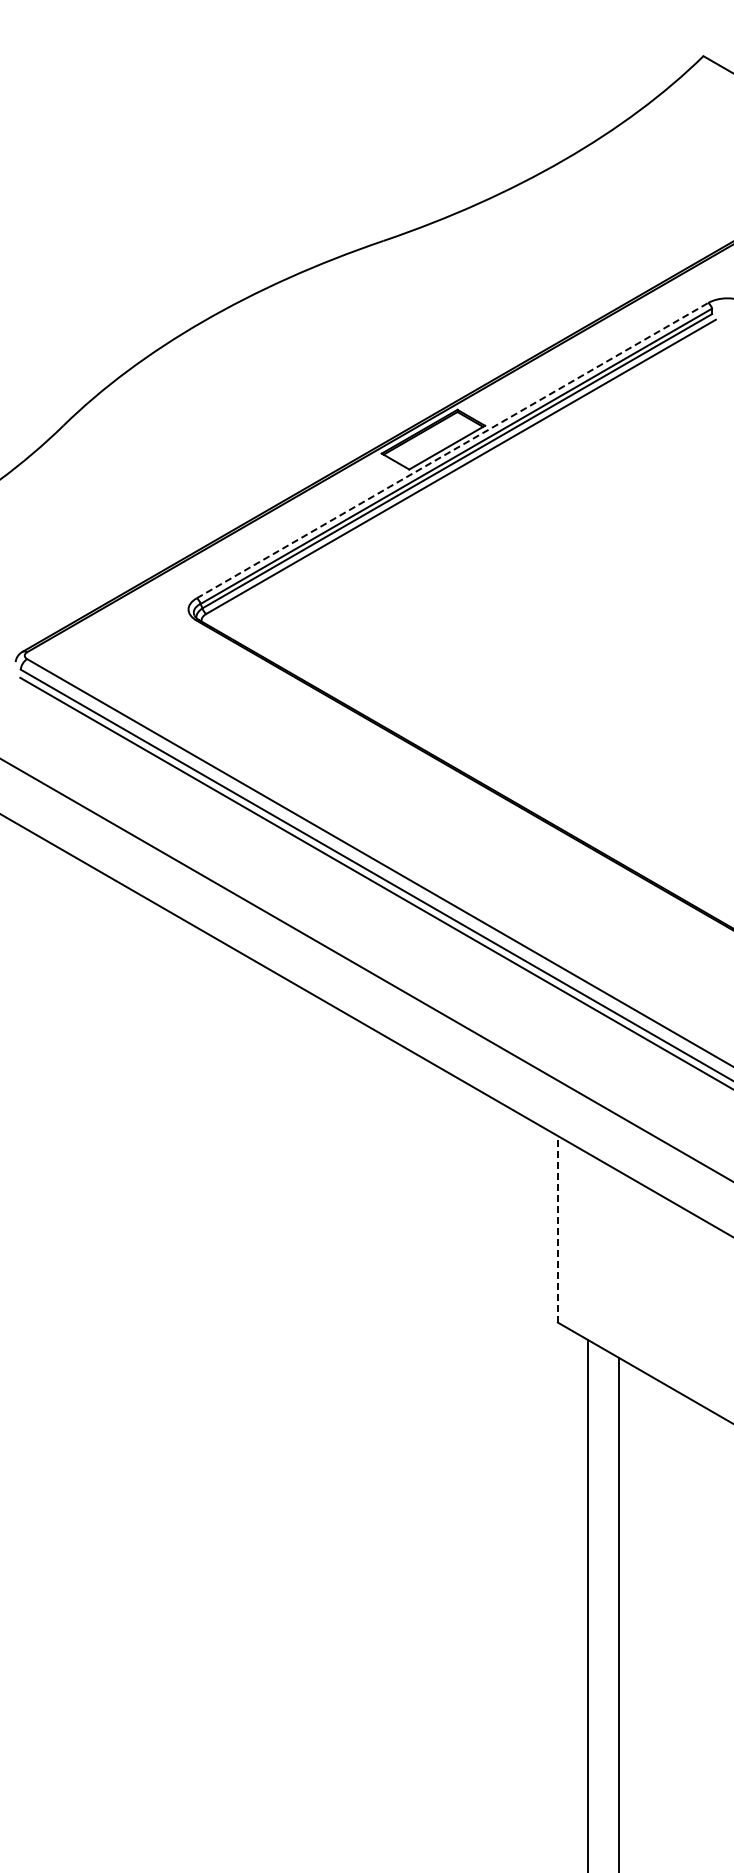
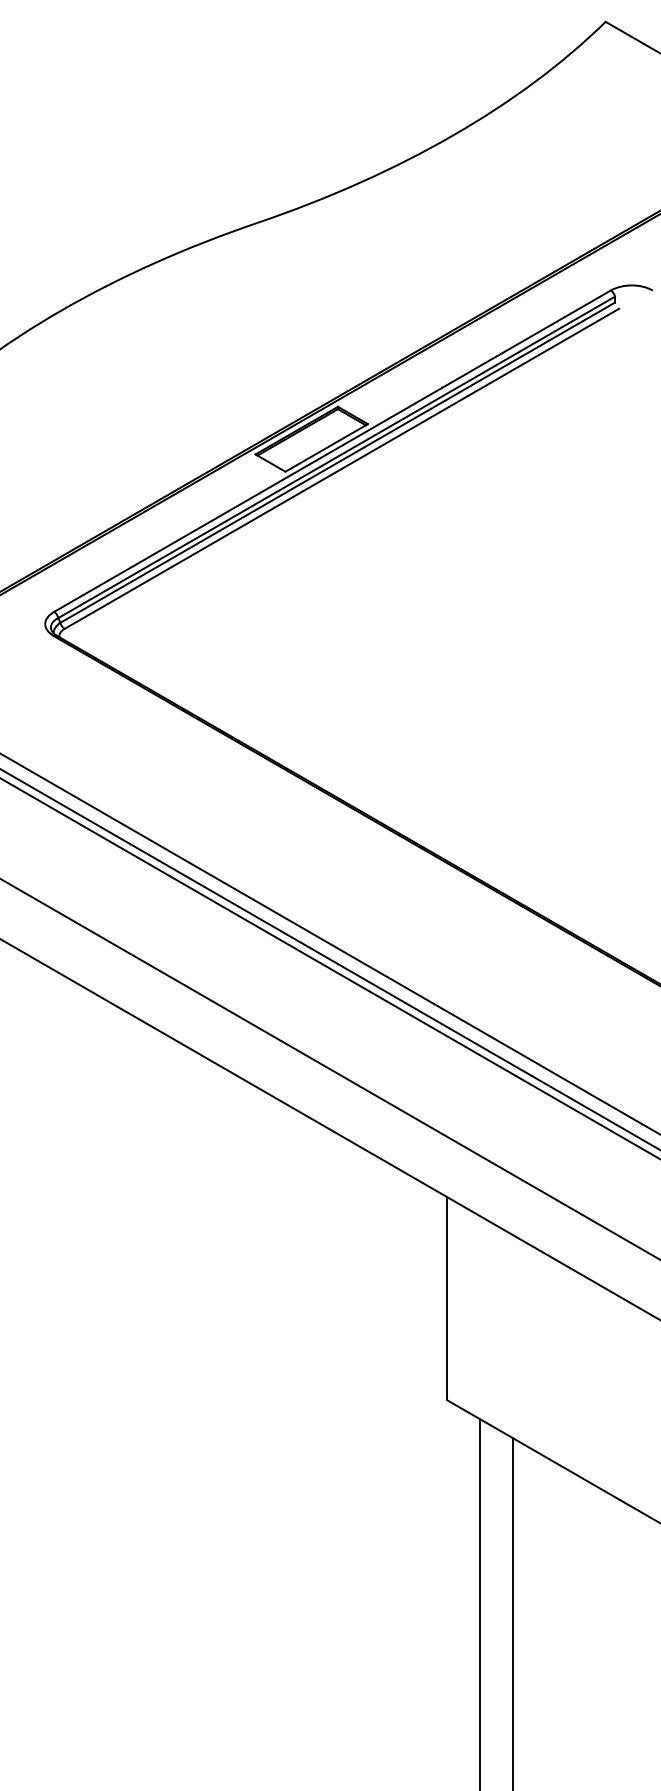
line: (452, 450) -> (332, 451), dashed -> solid
line: (557, 1228) -> (446, 1297), dashed -> solid

